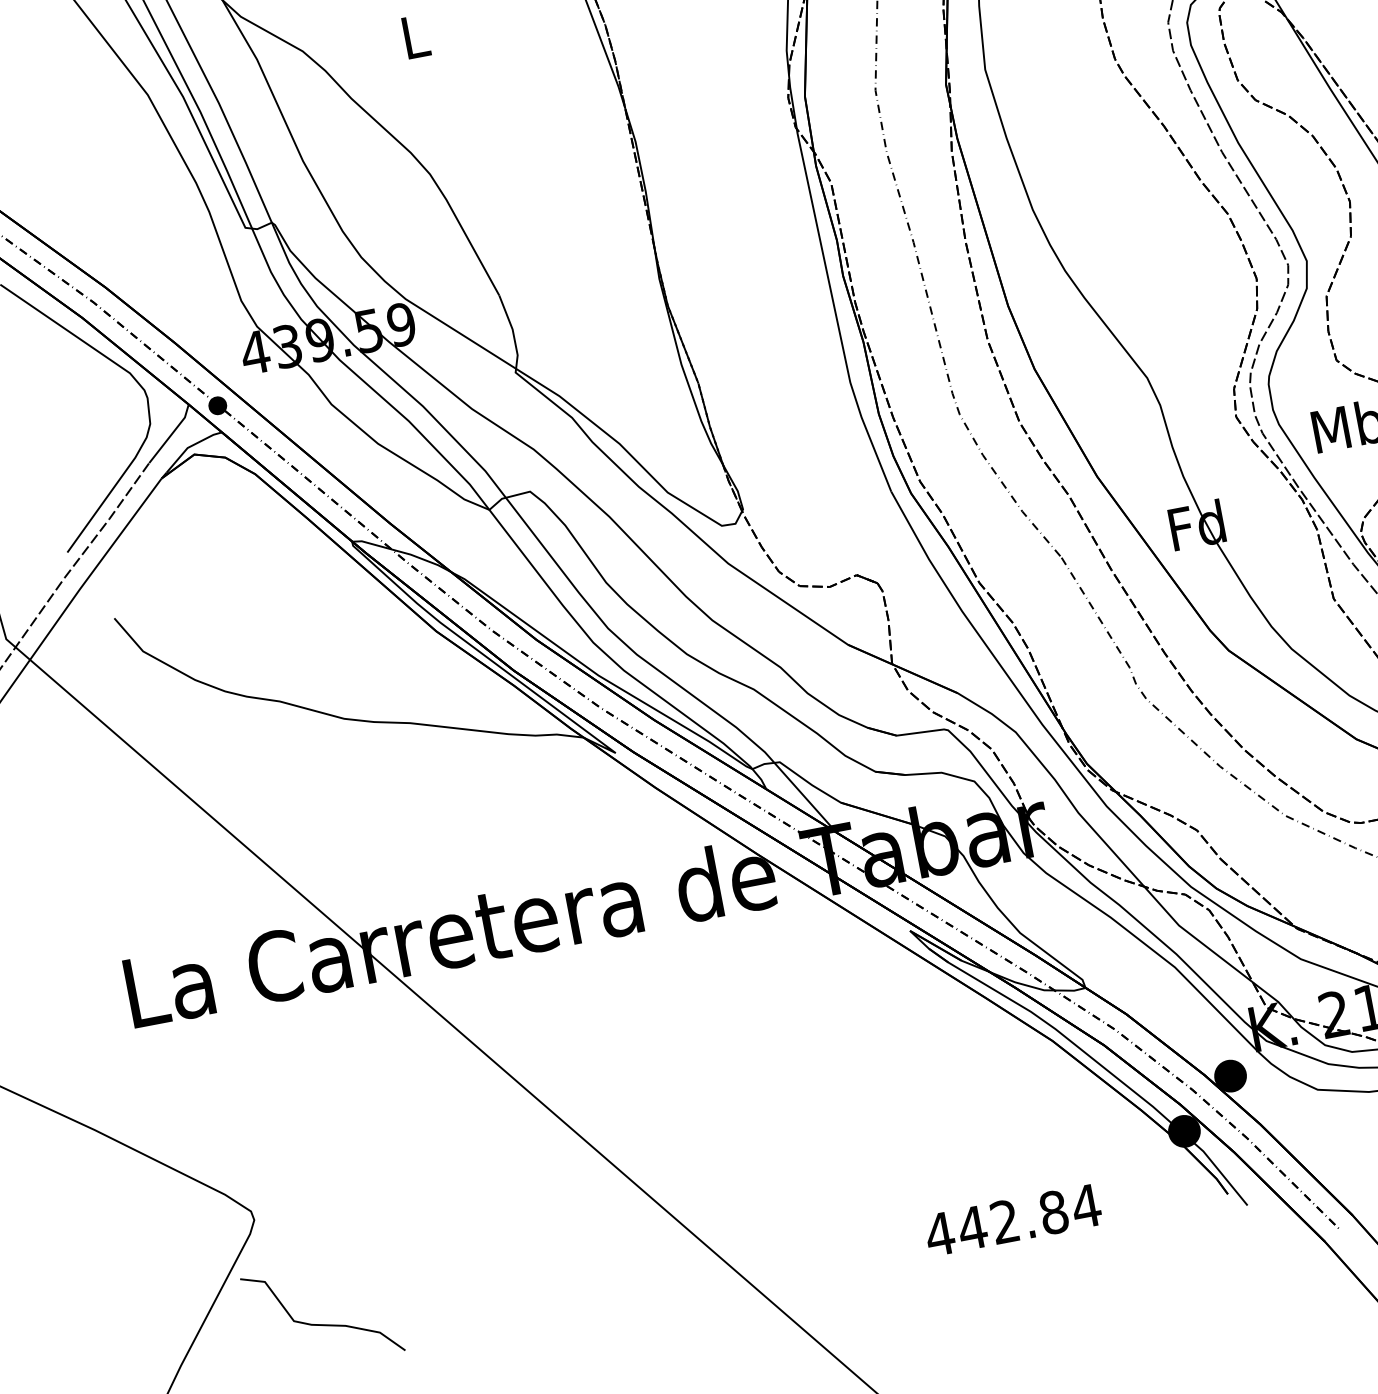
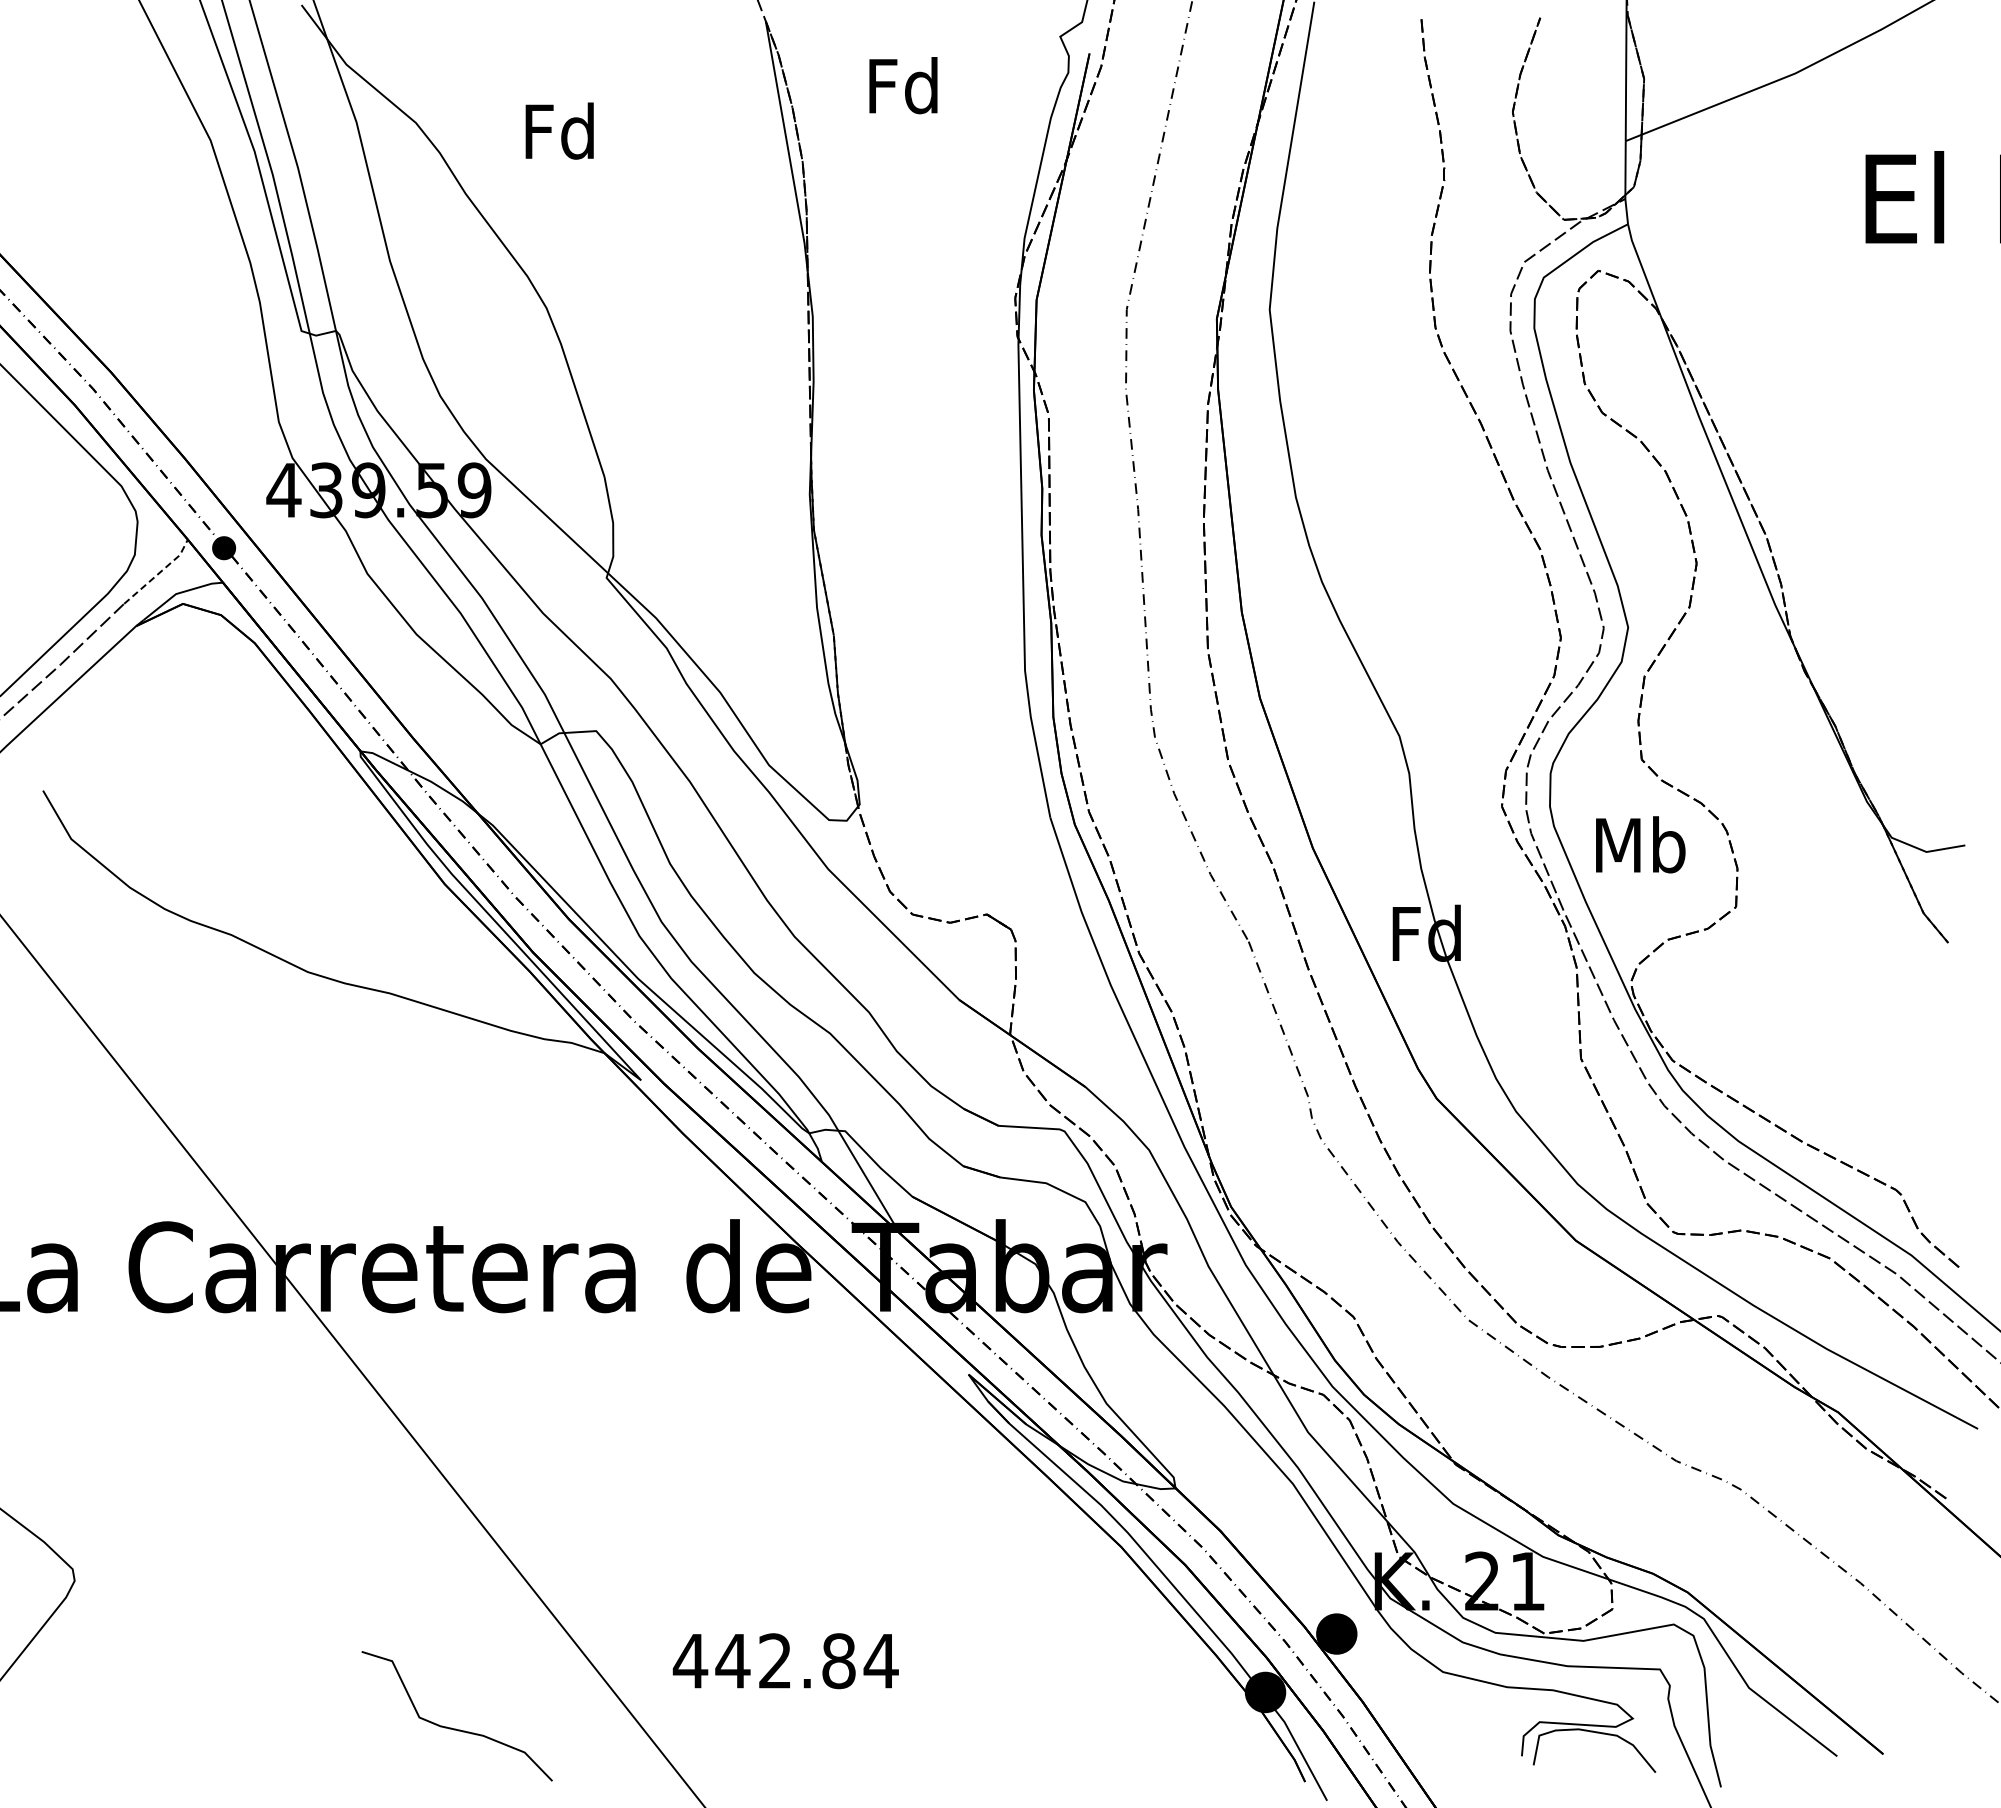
text: (414, 36) -> (559, 130), L -> Fd
line: (171, 434) -> (159, 573), solid -> dashed
text: (1012, 1220) -> (785, 1661), moved
curve: (324, 1324) -> (456, 1728), moved

